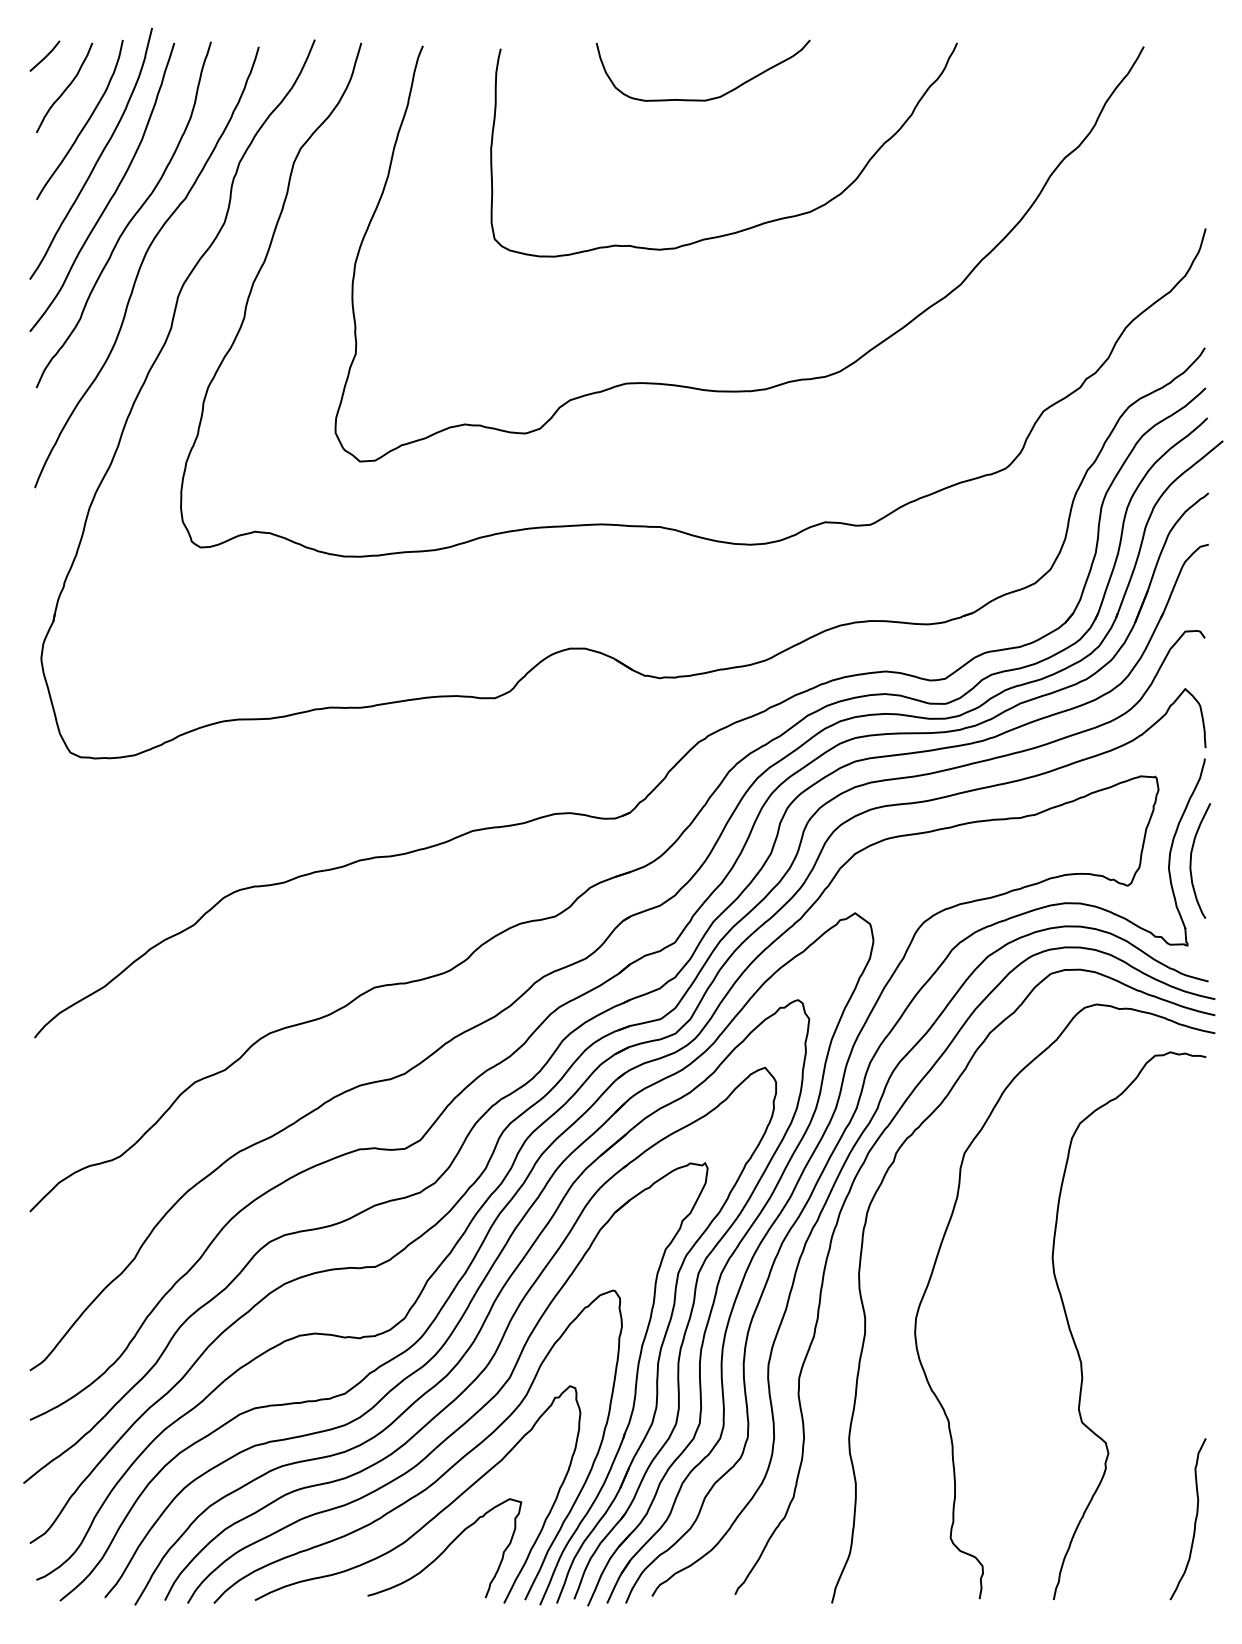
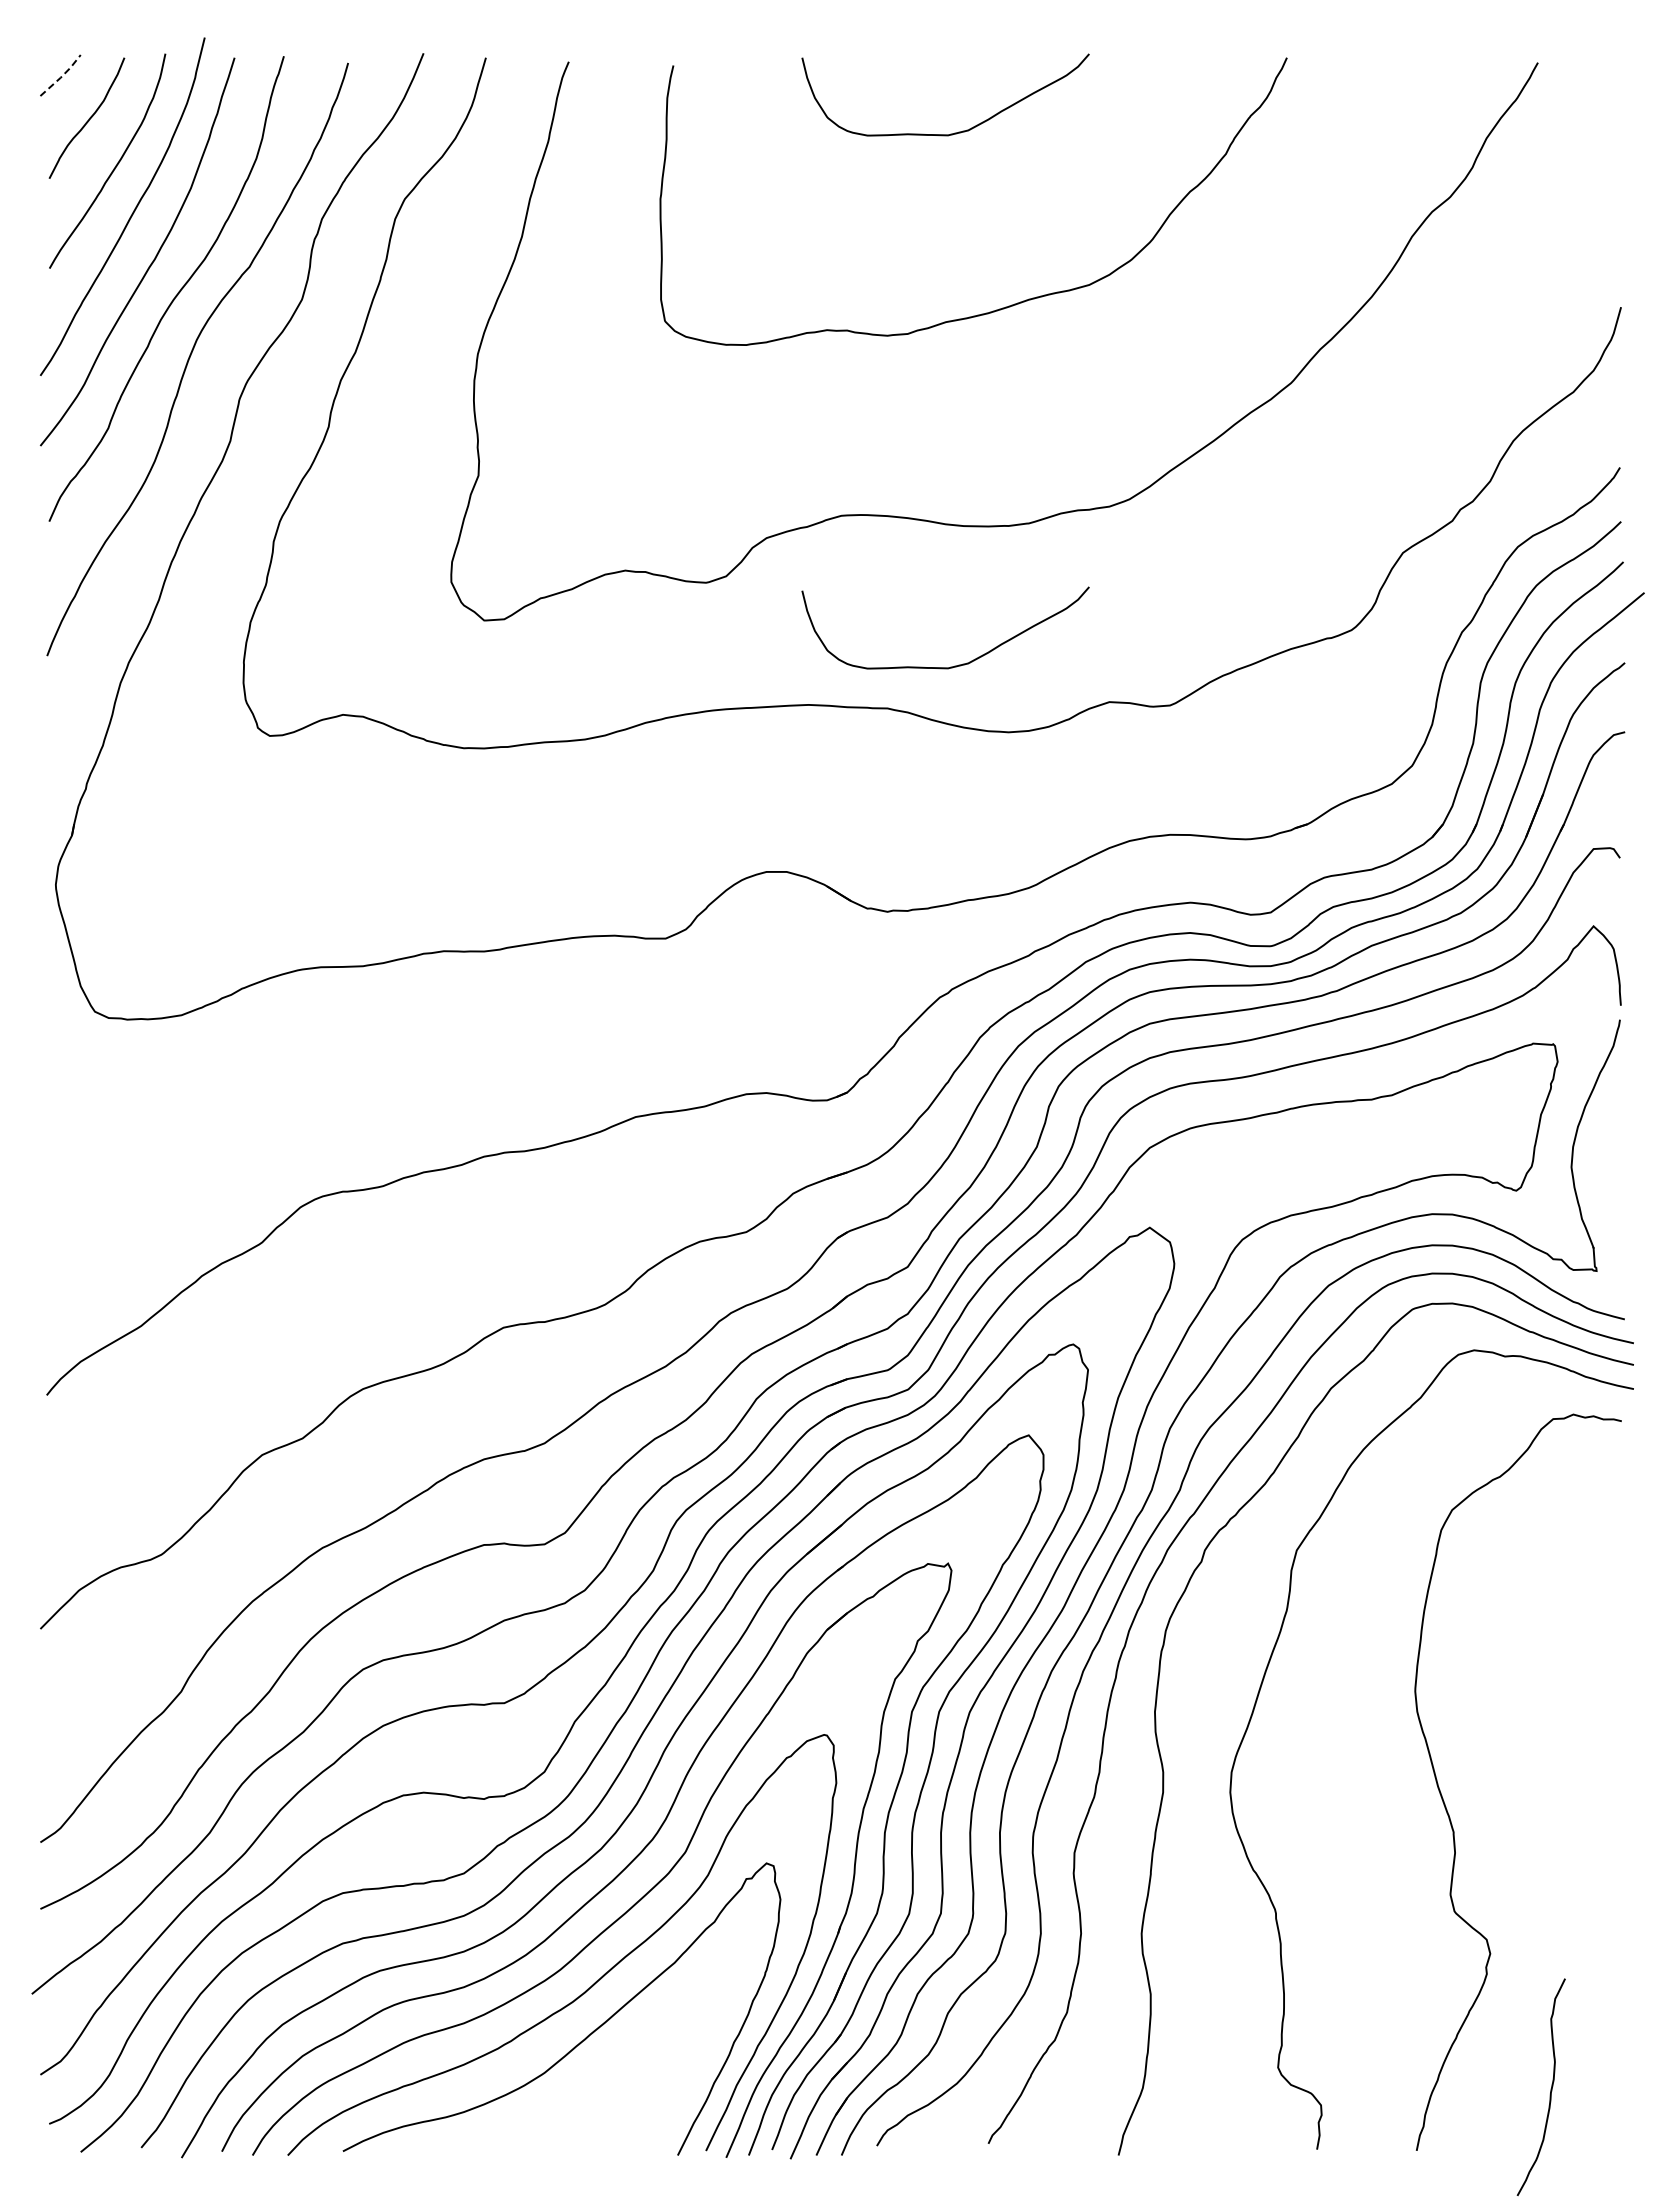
line: (45, 56) -> (61, 76), solid -> dashed
curve: (709, 495) -> (954, 665), added
curve: (1191, 857) -> (1602, 1152), removed
curve: (1194, 1520) -> (1550, 2088), moved
curve: (445, 1549) -> (598, 2082), removed

